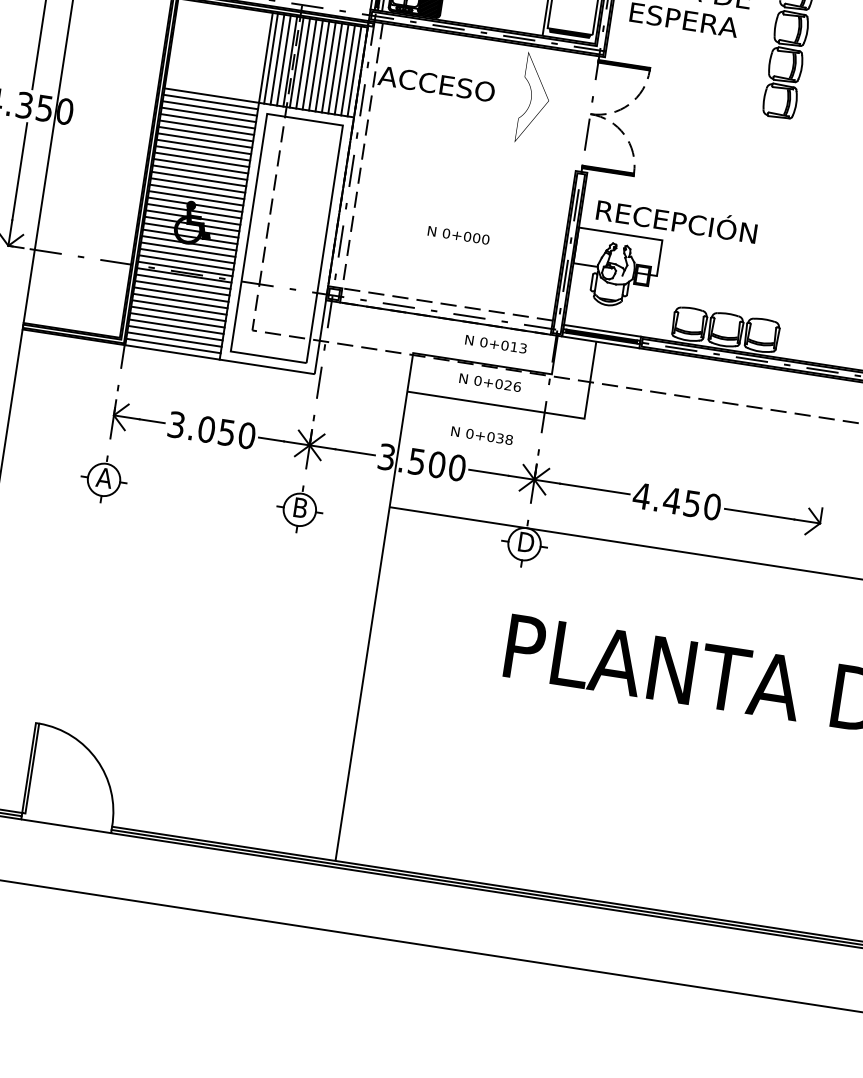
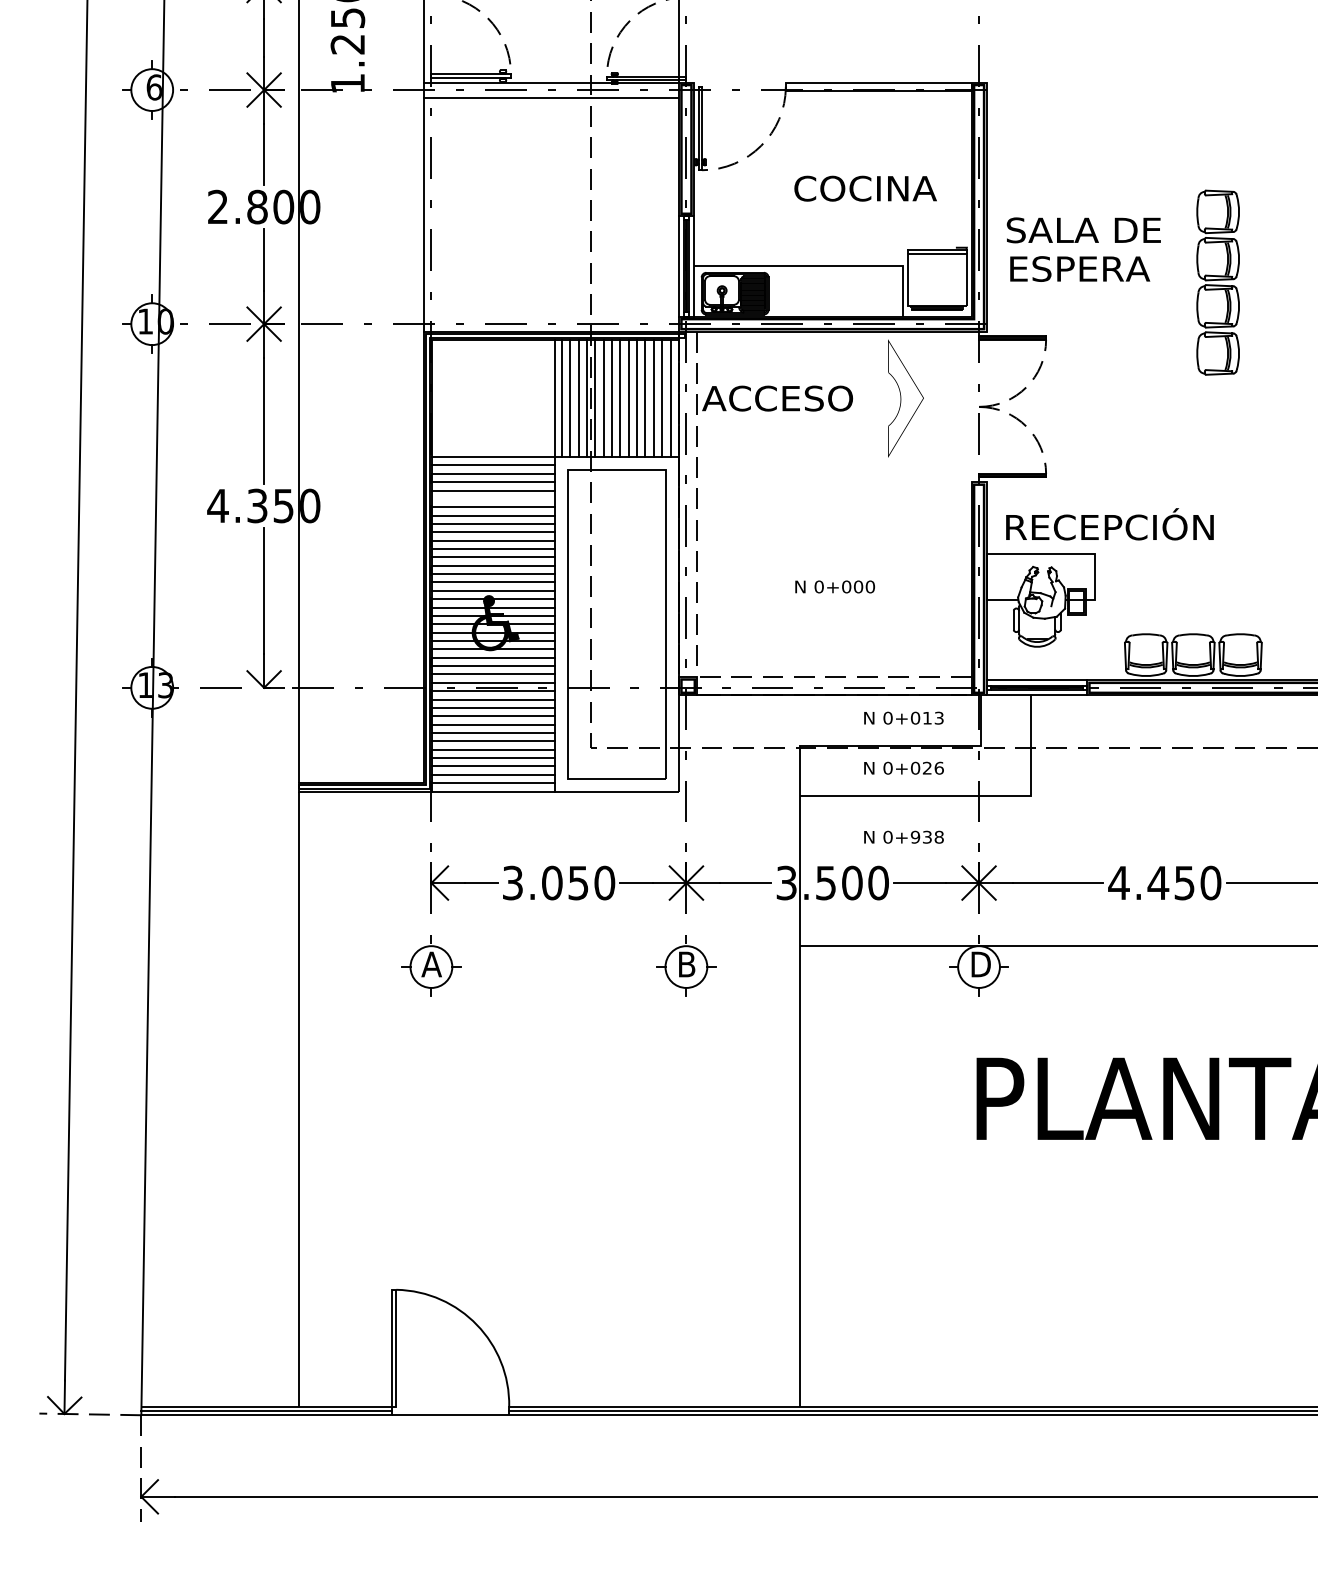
line: (206, 127) -> (493, 498), removed
text: (490, 437) -> (915, 837), 0+038 -> 0+938

